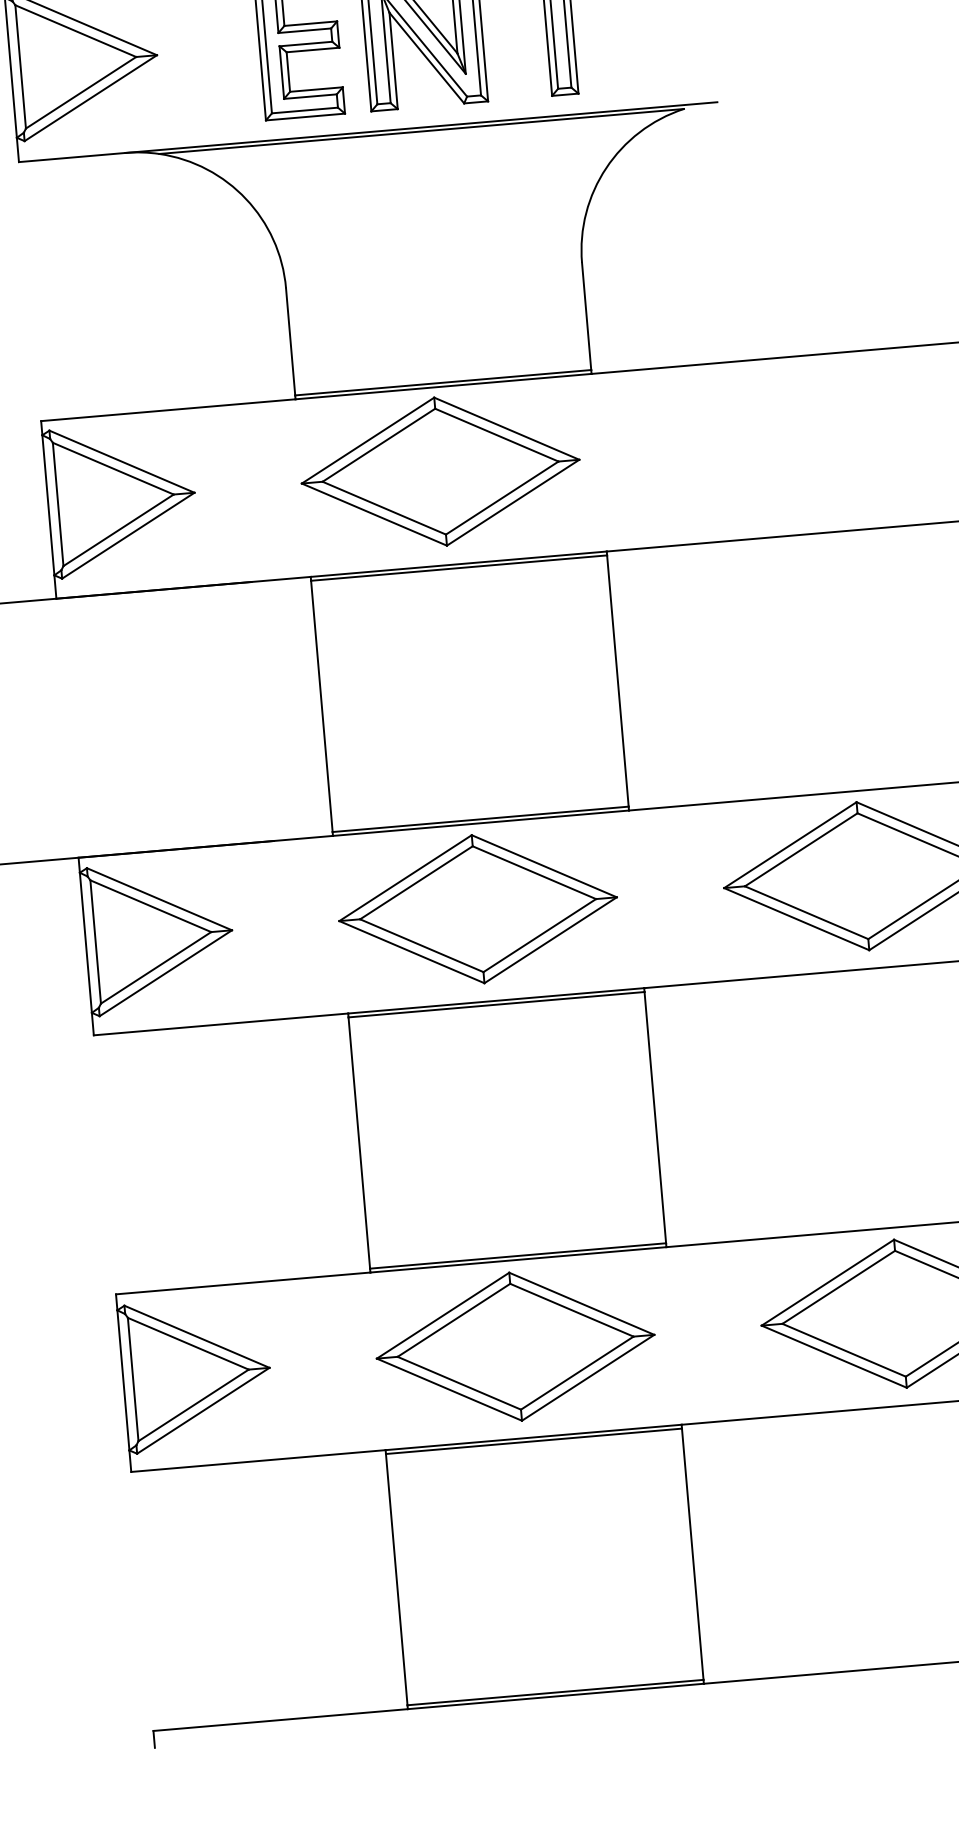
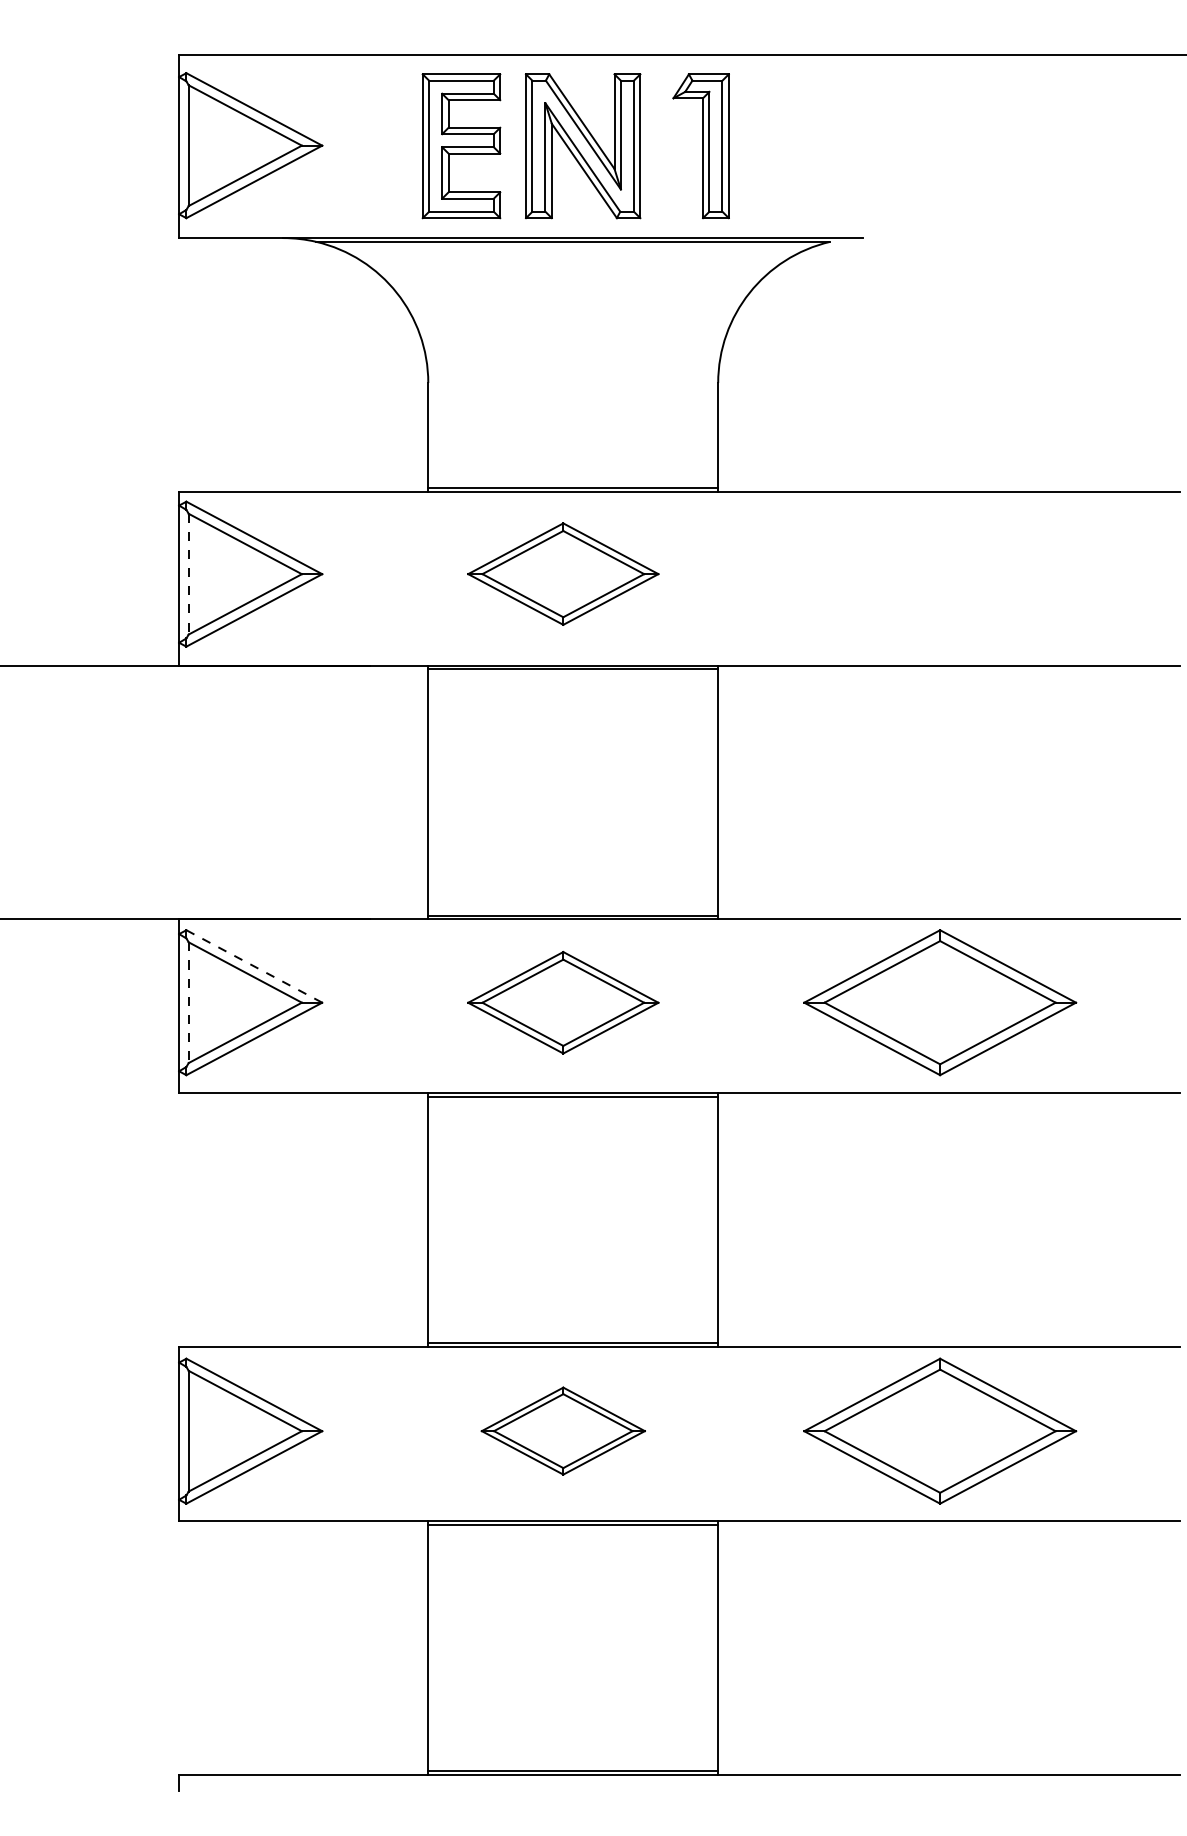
part: (440, 470) -> (563, 573), size x0.7
line: (57, 504) -> (188, 574), solid -> dashed
line: (158, 899) -> (253, 966), solid -> dashed
part: (478, 908) -> (563, 1002), size x0.7
line: (95, 942) -> (188, 1003), solid -> dashed
part: (515, 1345) -> (563, 1430), size x0.6

